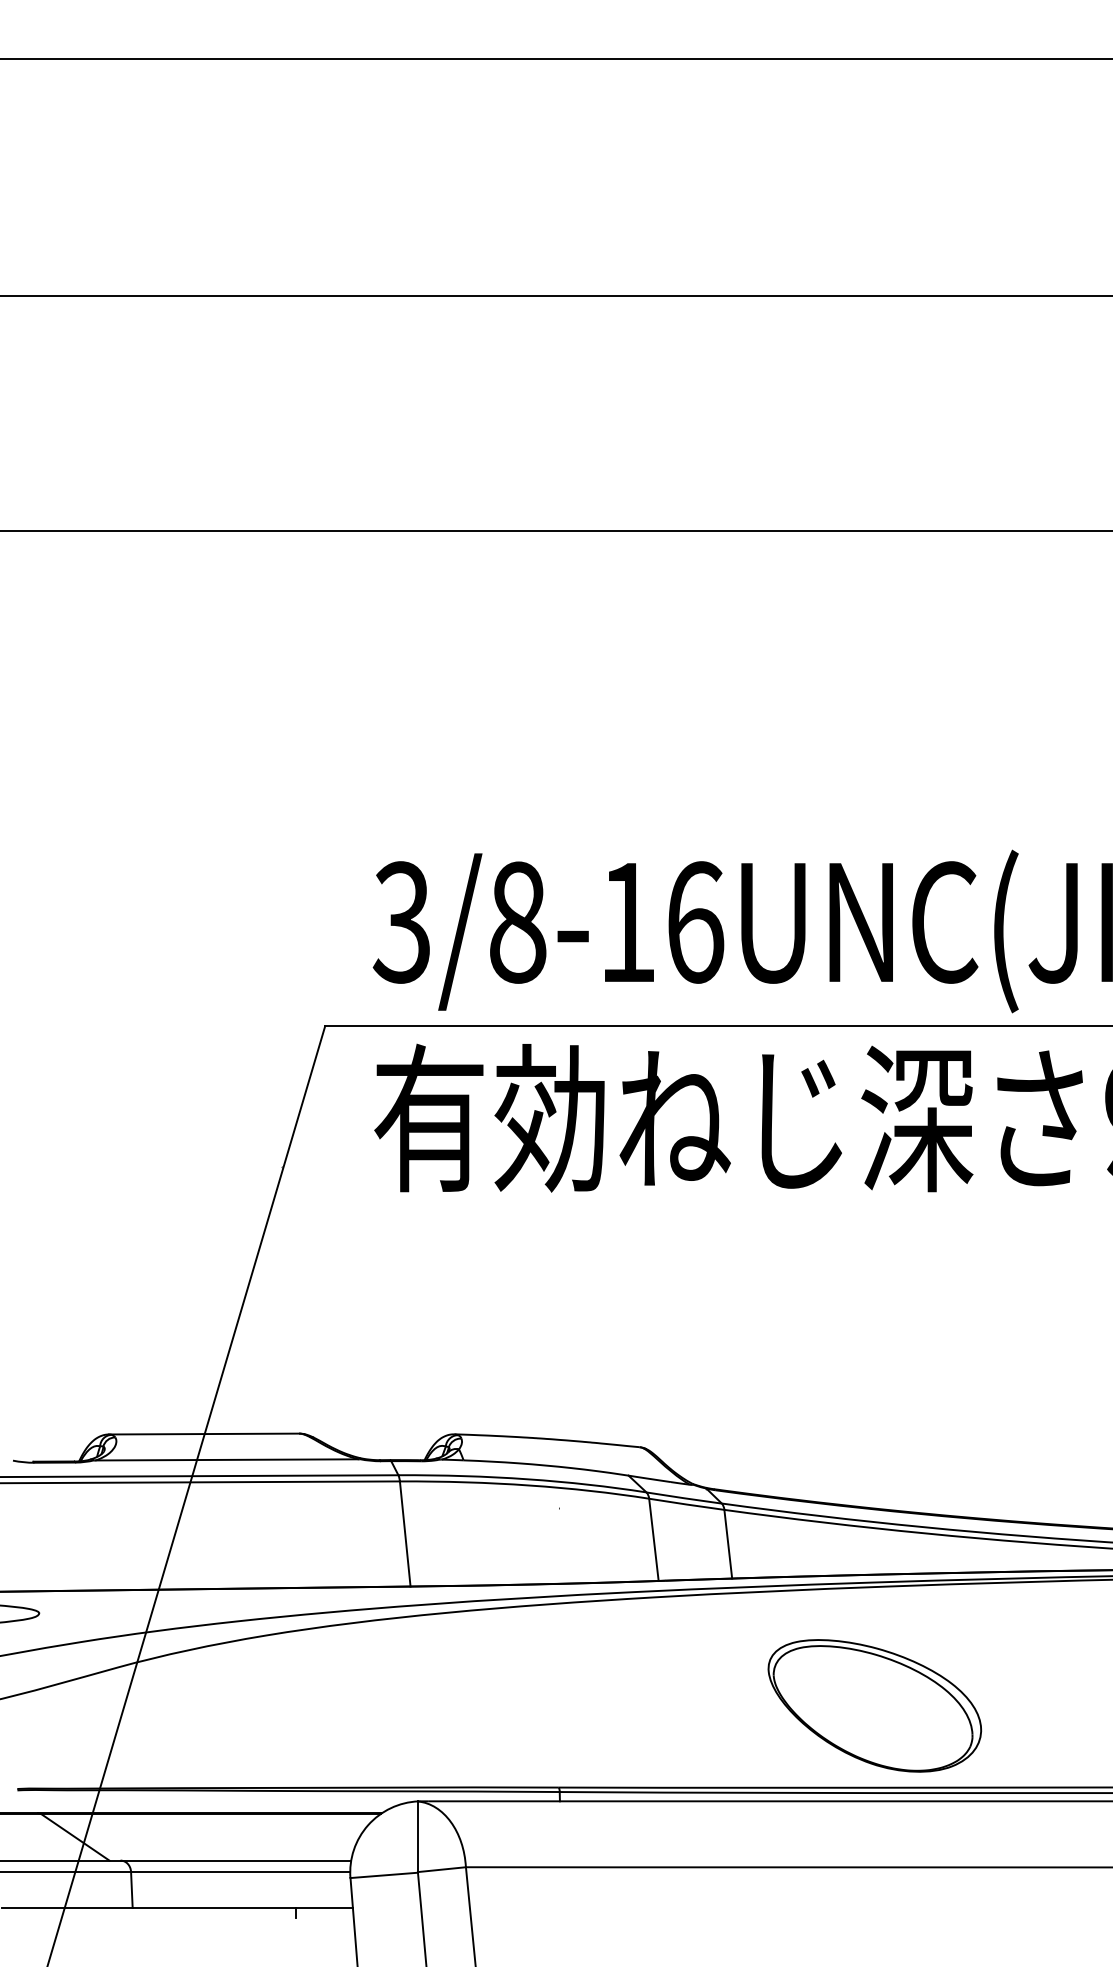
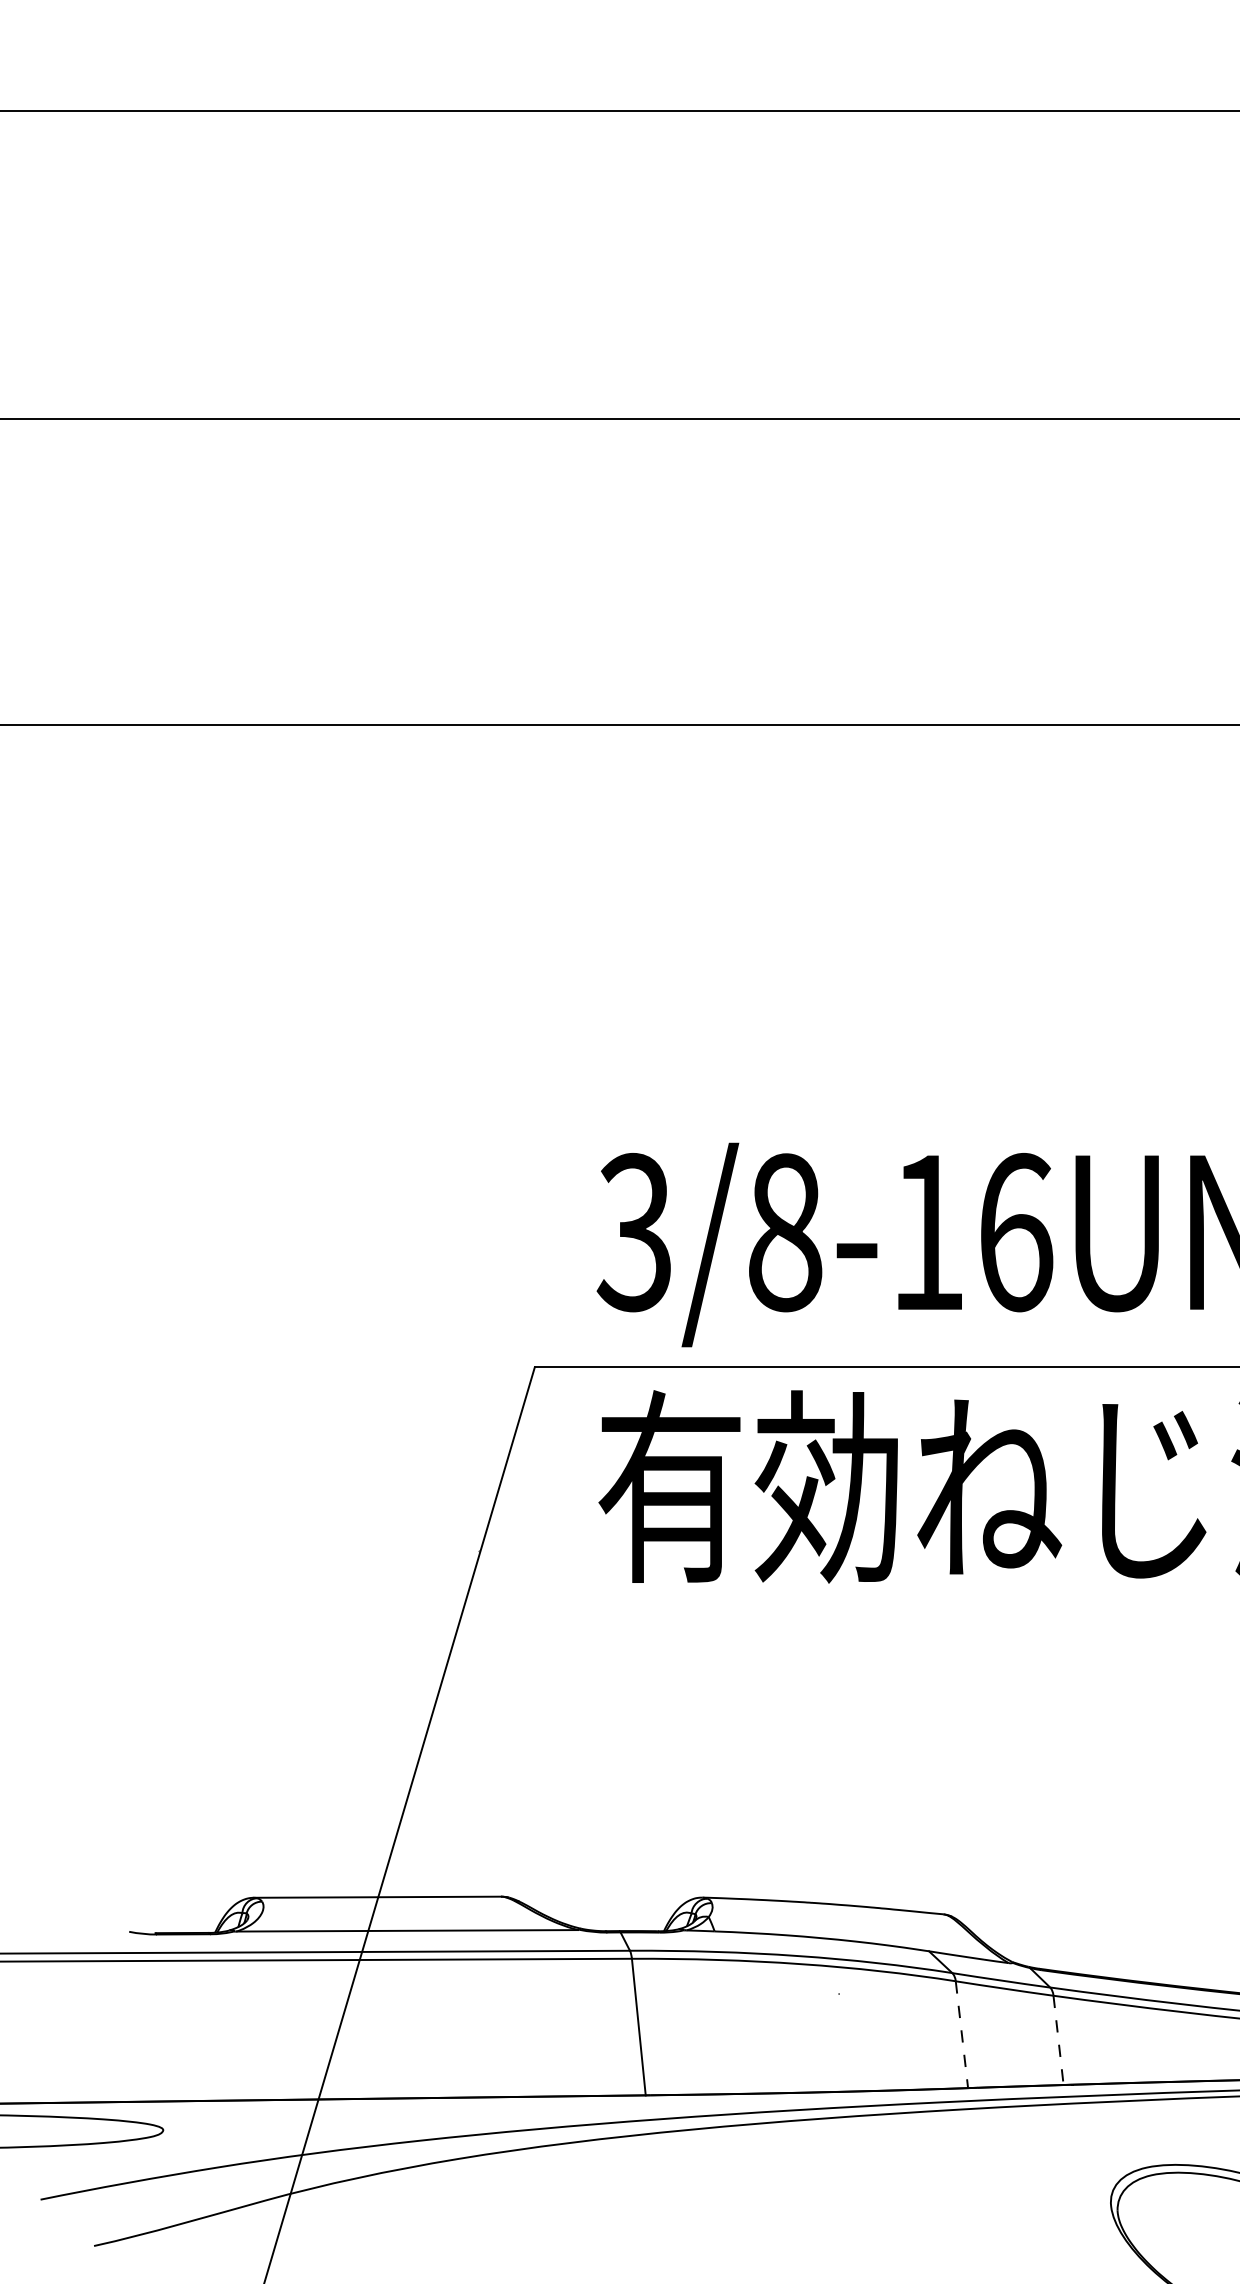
line: (653, 1540) -> (961, 2035), solid -> dashed
line: (728, 1544) -> (1058, 2040), solid -> dashed

